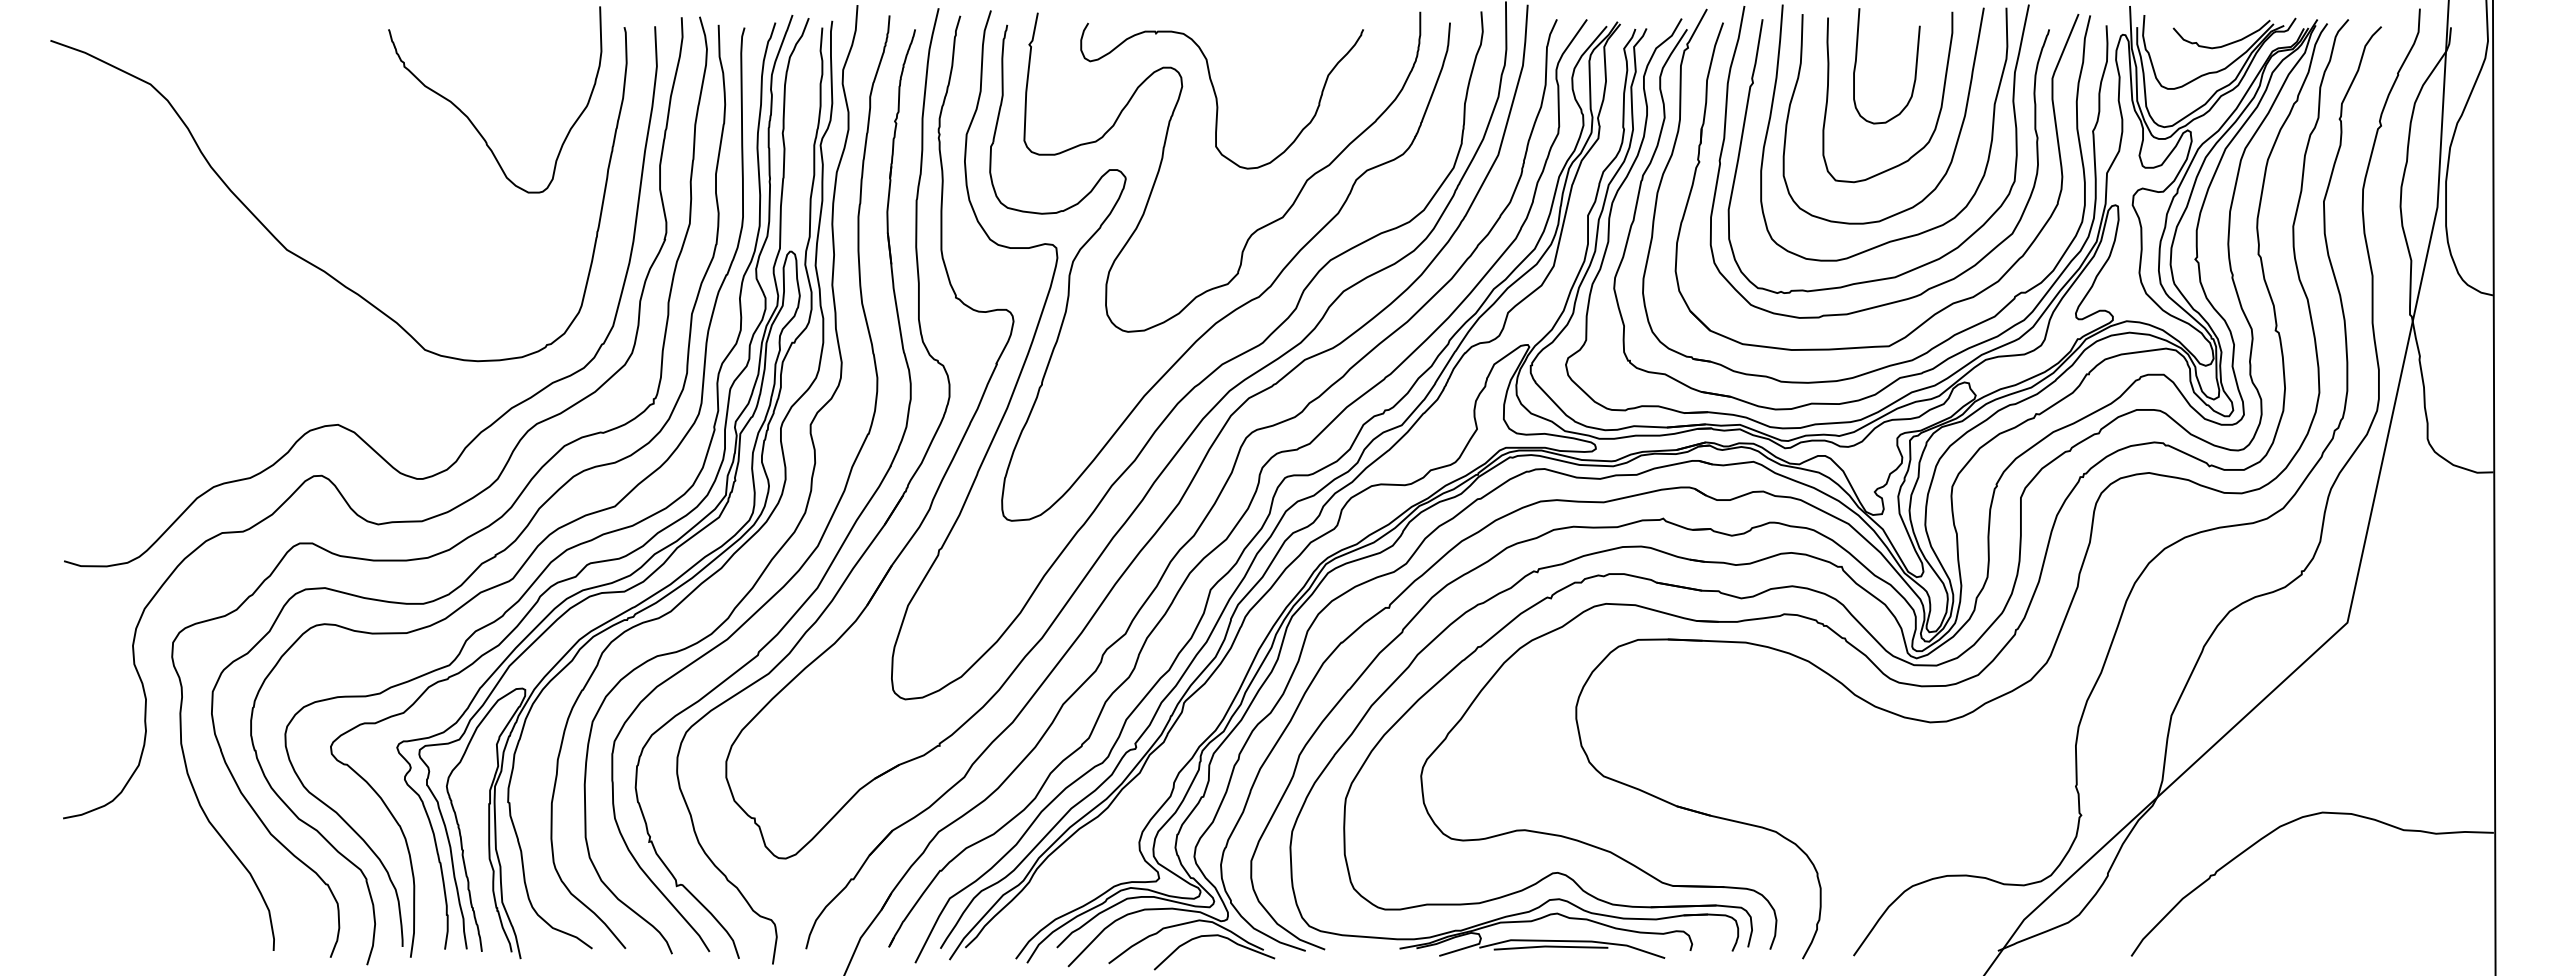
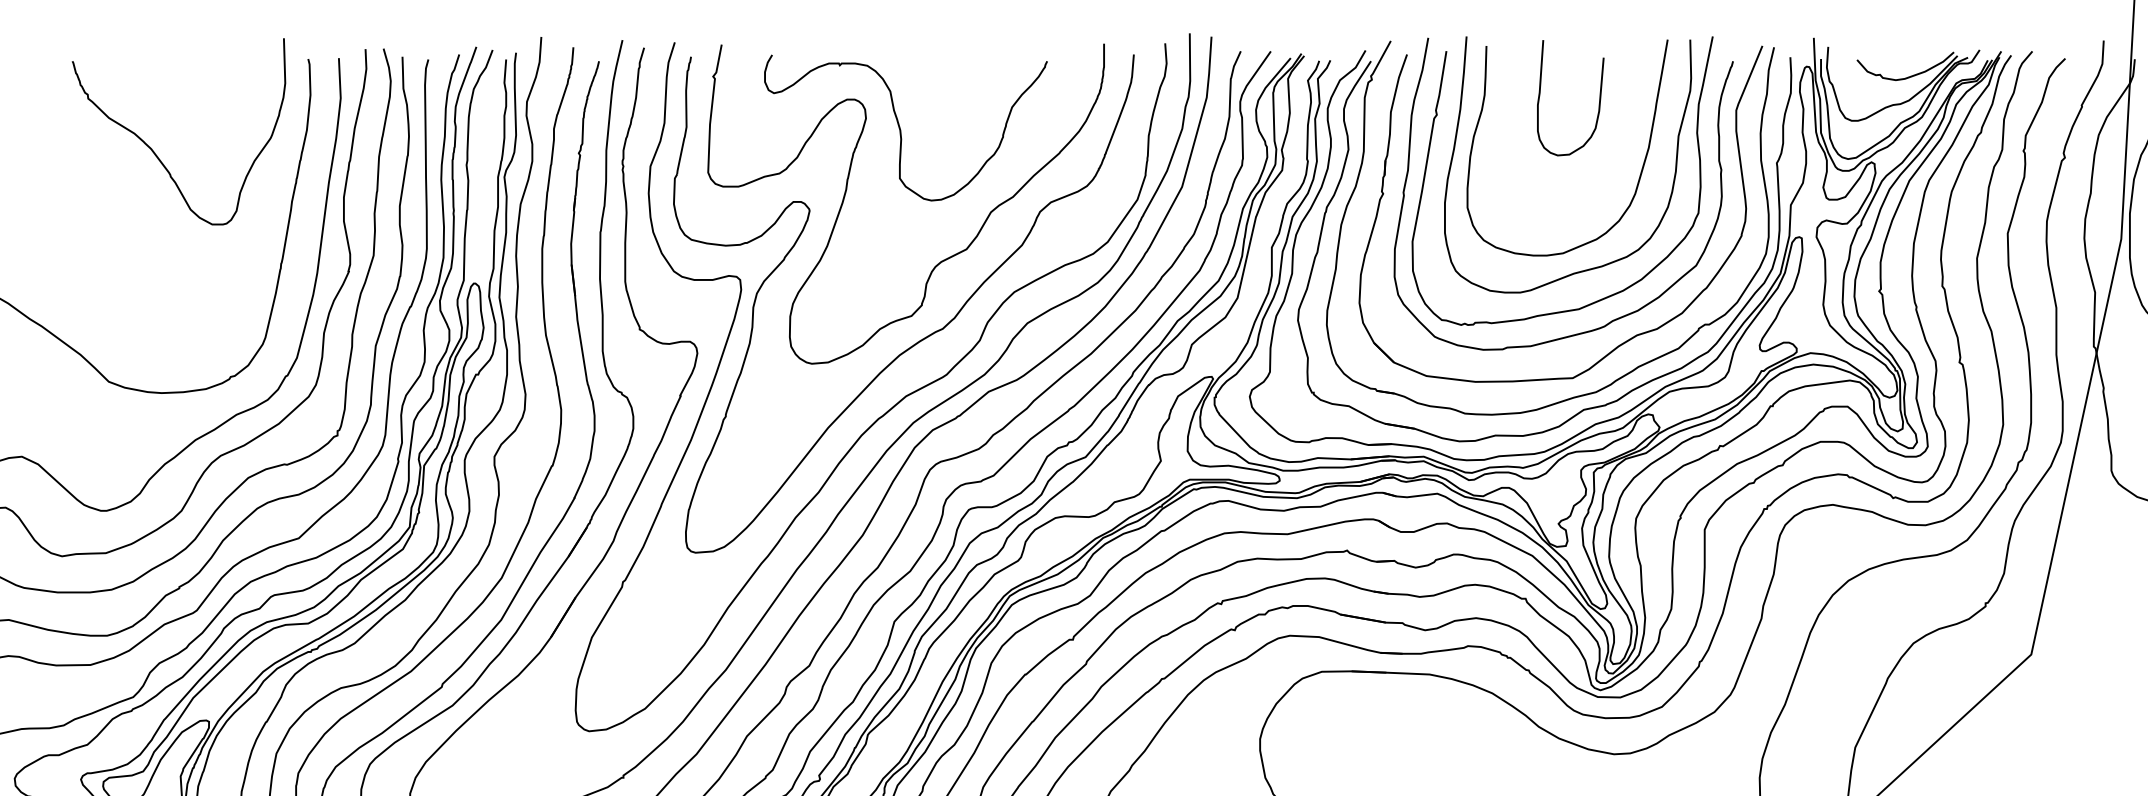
curve: (1938, 113) -> (1622, 145), removed

